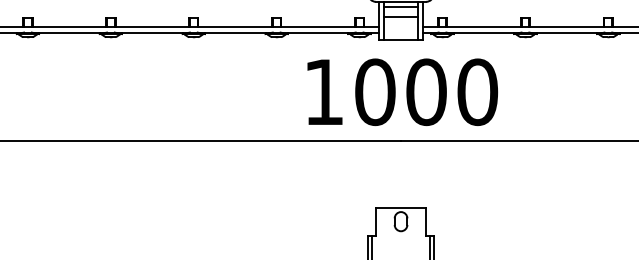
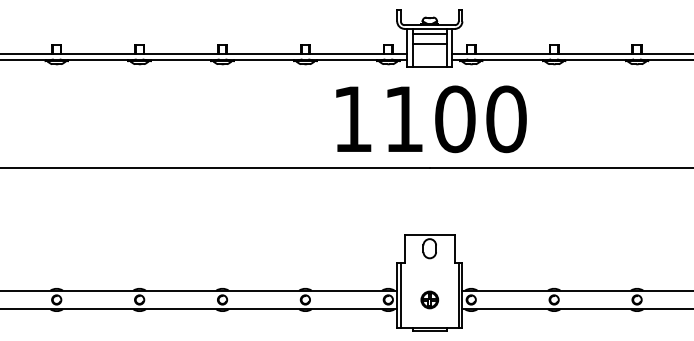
text: (375, 92) -> (404, 119), 1000 -> 1100

